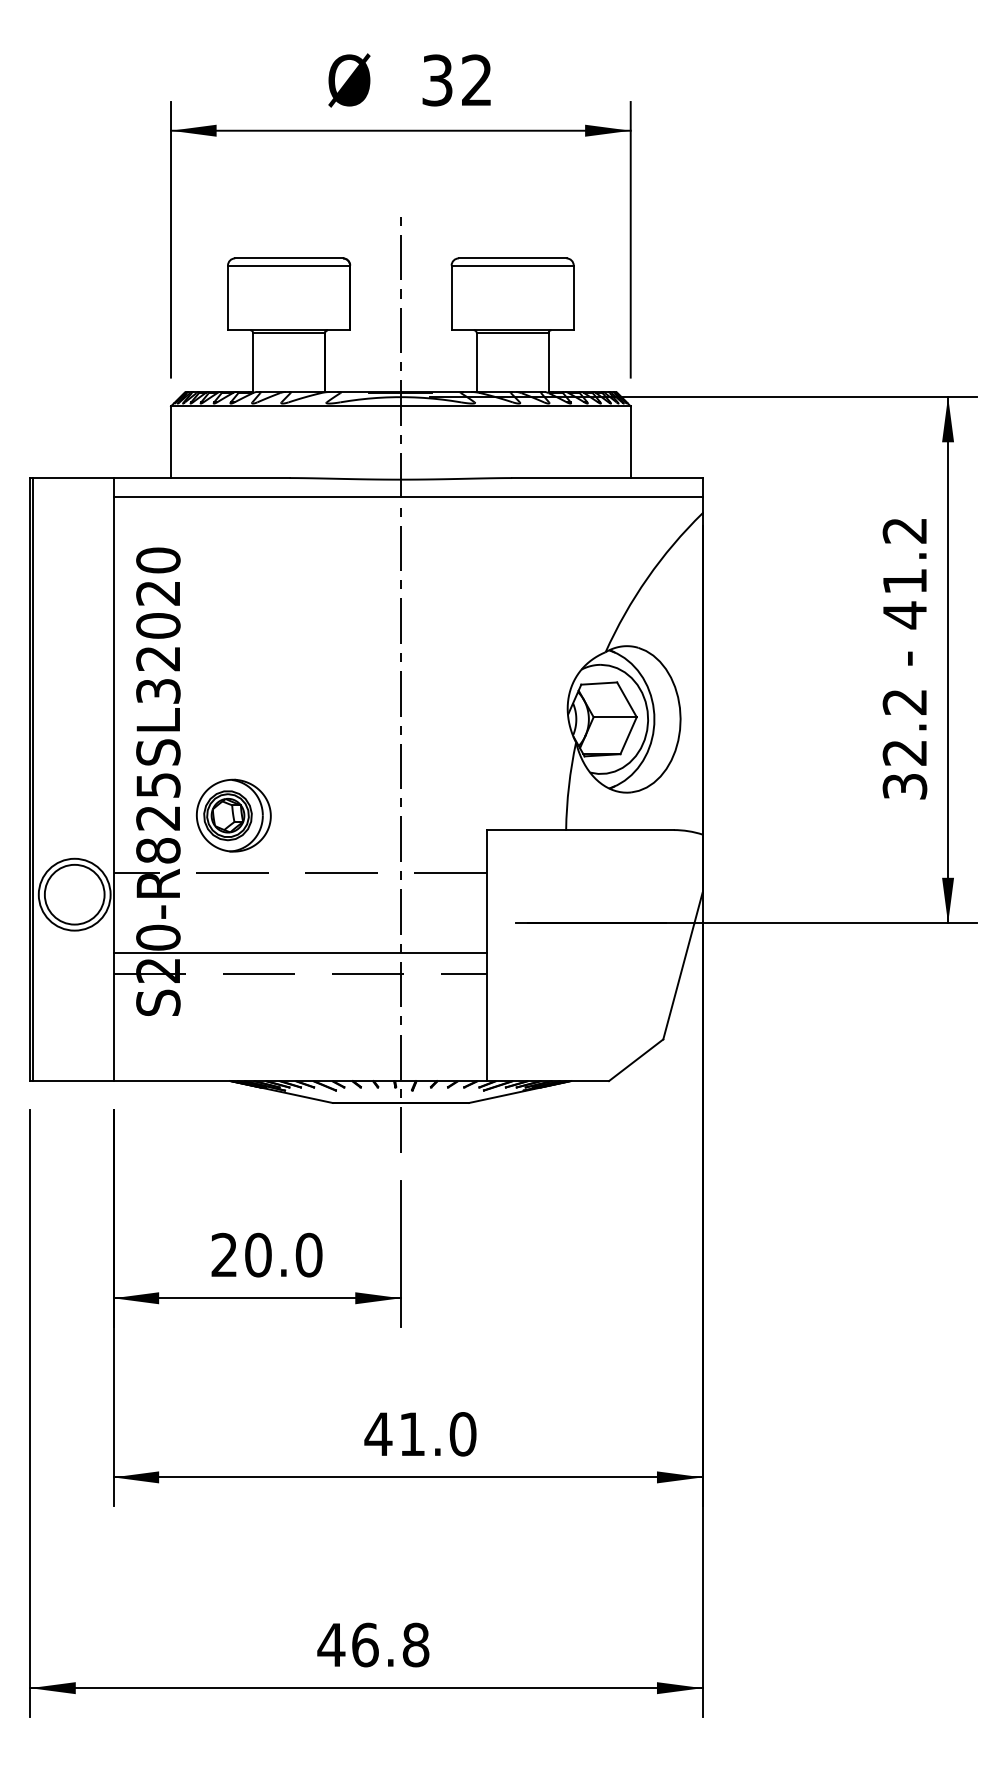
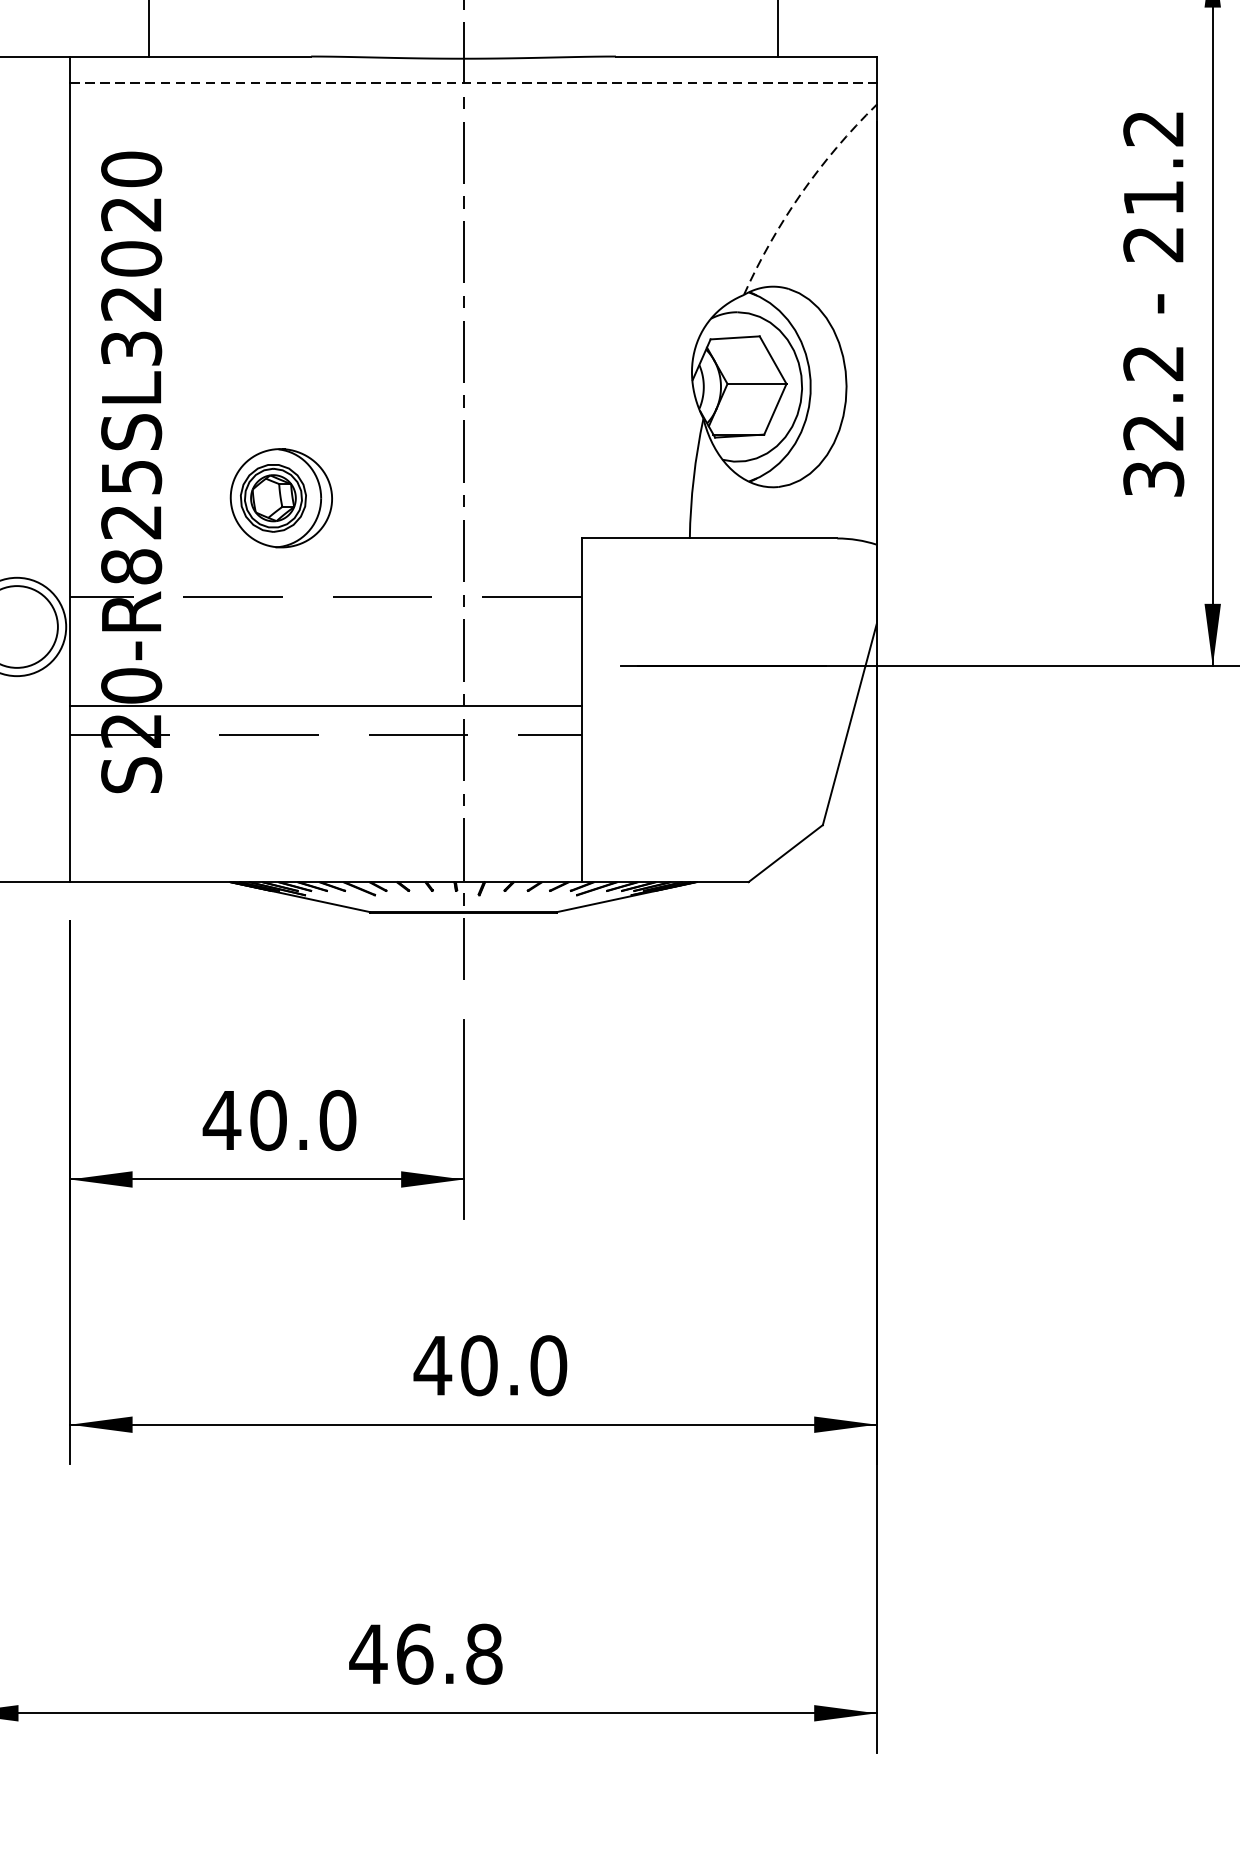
line: (408, 497) -> (474, 83), solid -> dashed
arc: (647, 578) -> (801, 194), solid -> dashed
text: (904, 615) -> (1153, 244), 41.2 -> 21.2
part: (233, 815) -> (280, 497), moved
text: (224, 1254) -> (222, 1119), 20.0 -> 40.0
text: (412, 1434) -> (479, 1366), 41.0 -> 40.0

